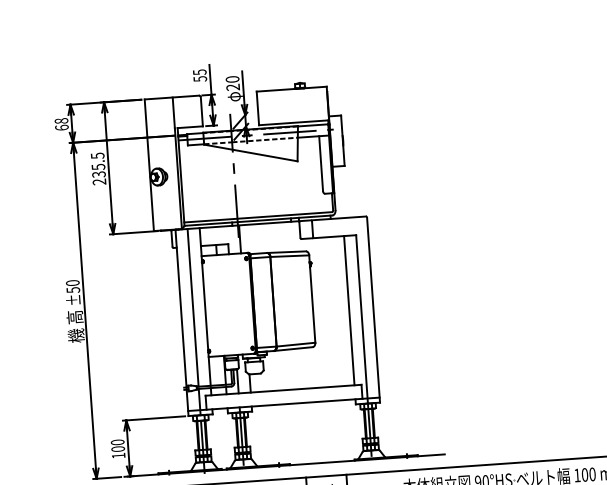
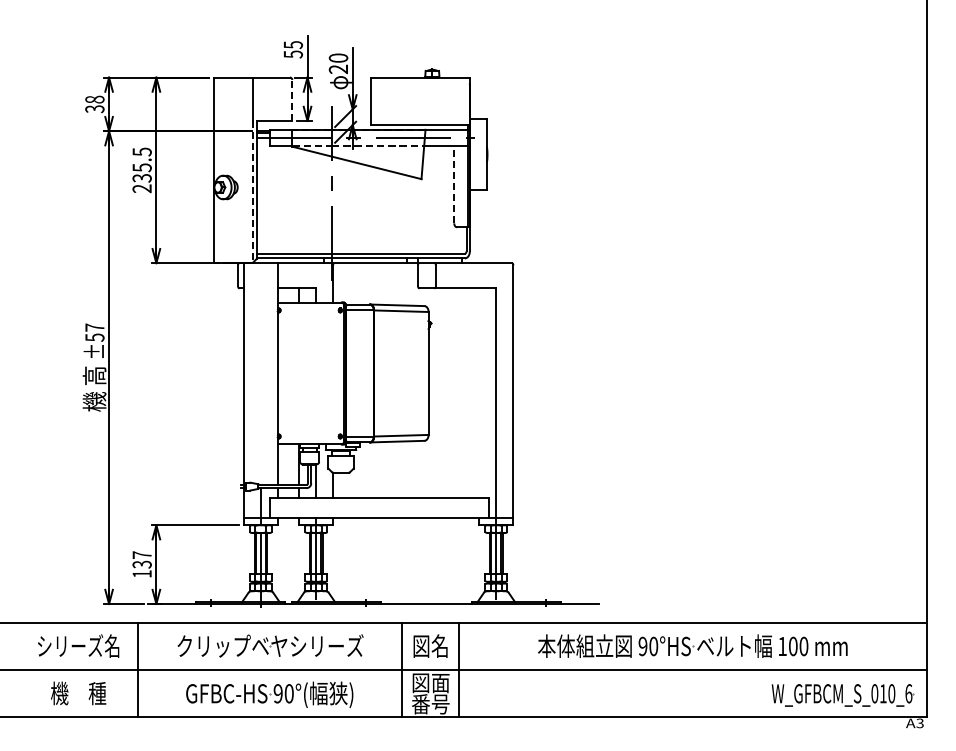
line: (201, 111) -> (292, 99), solid -> dashed
text: (61, 128) -> (94, 109), 68 -> 38
line: (321, 163) -> (454, 184), solid -> dashed
line: (178, 178) -> (252, 191), solid -> dashed
text: (72, 282) -> (94, 327), ±50 -> ±57
line: (192, 308) -> (260, 374), removed
line: (349, 310) -> (479, 393), removed
text: (117, 445) -> (141, 559), 100 -> 137

